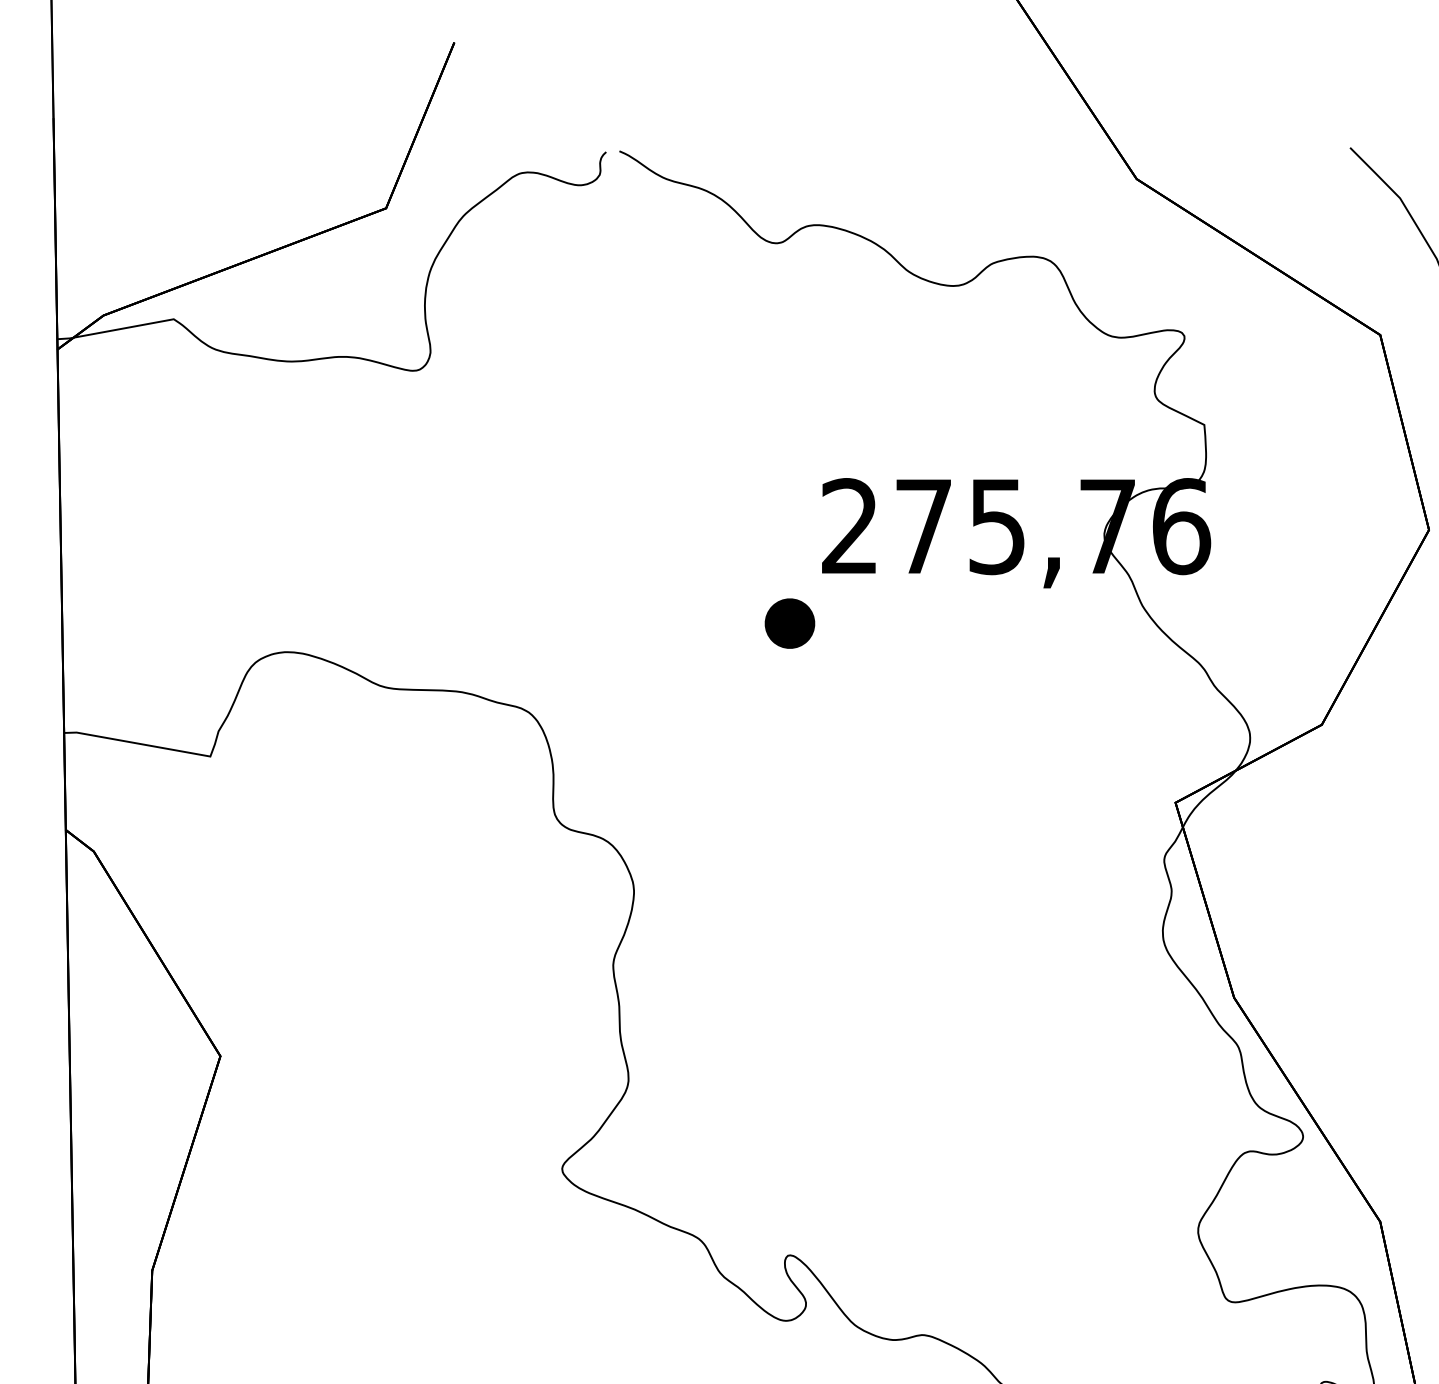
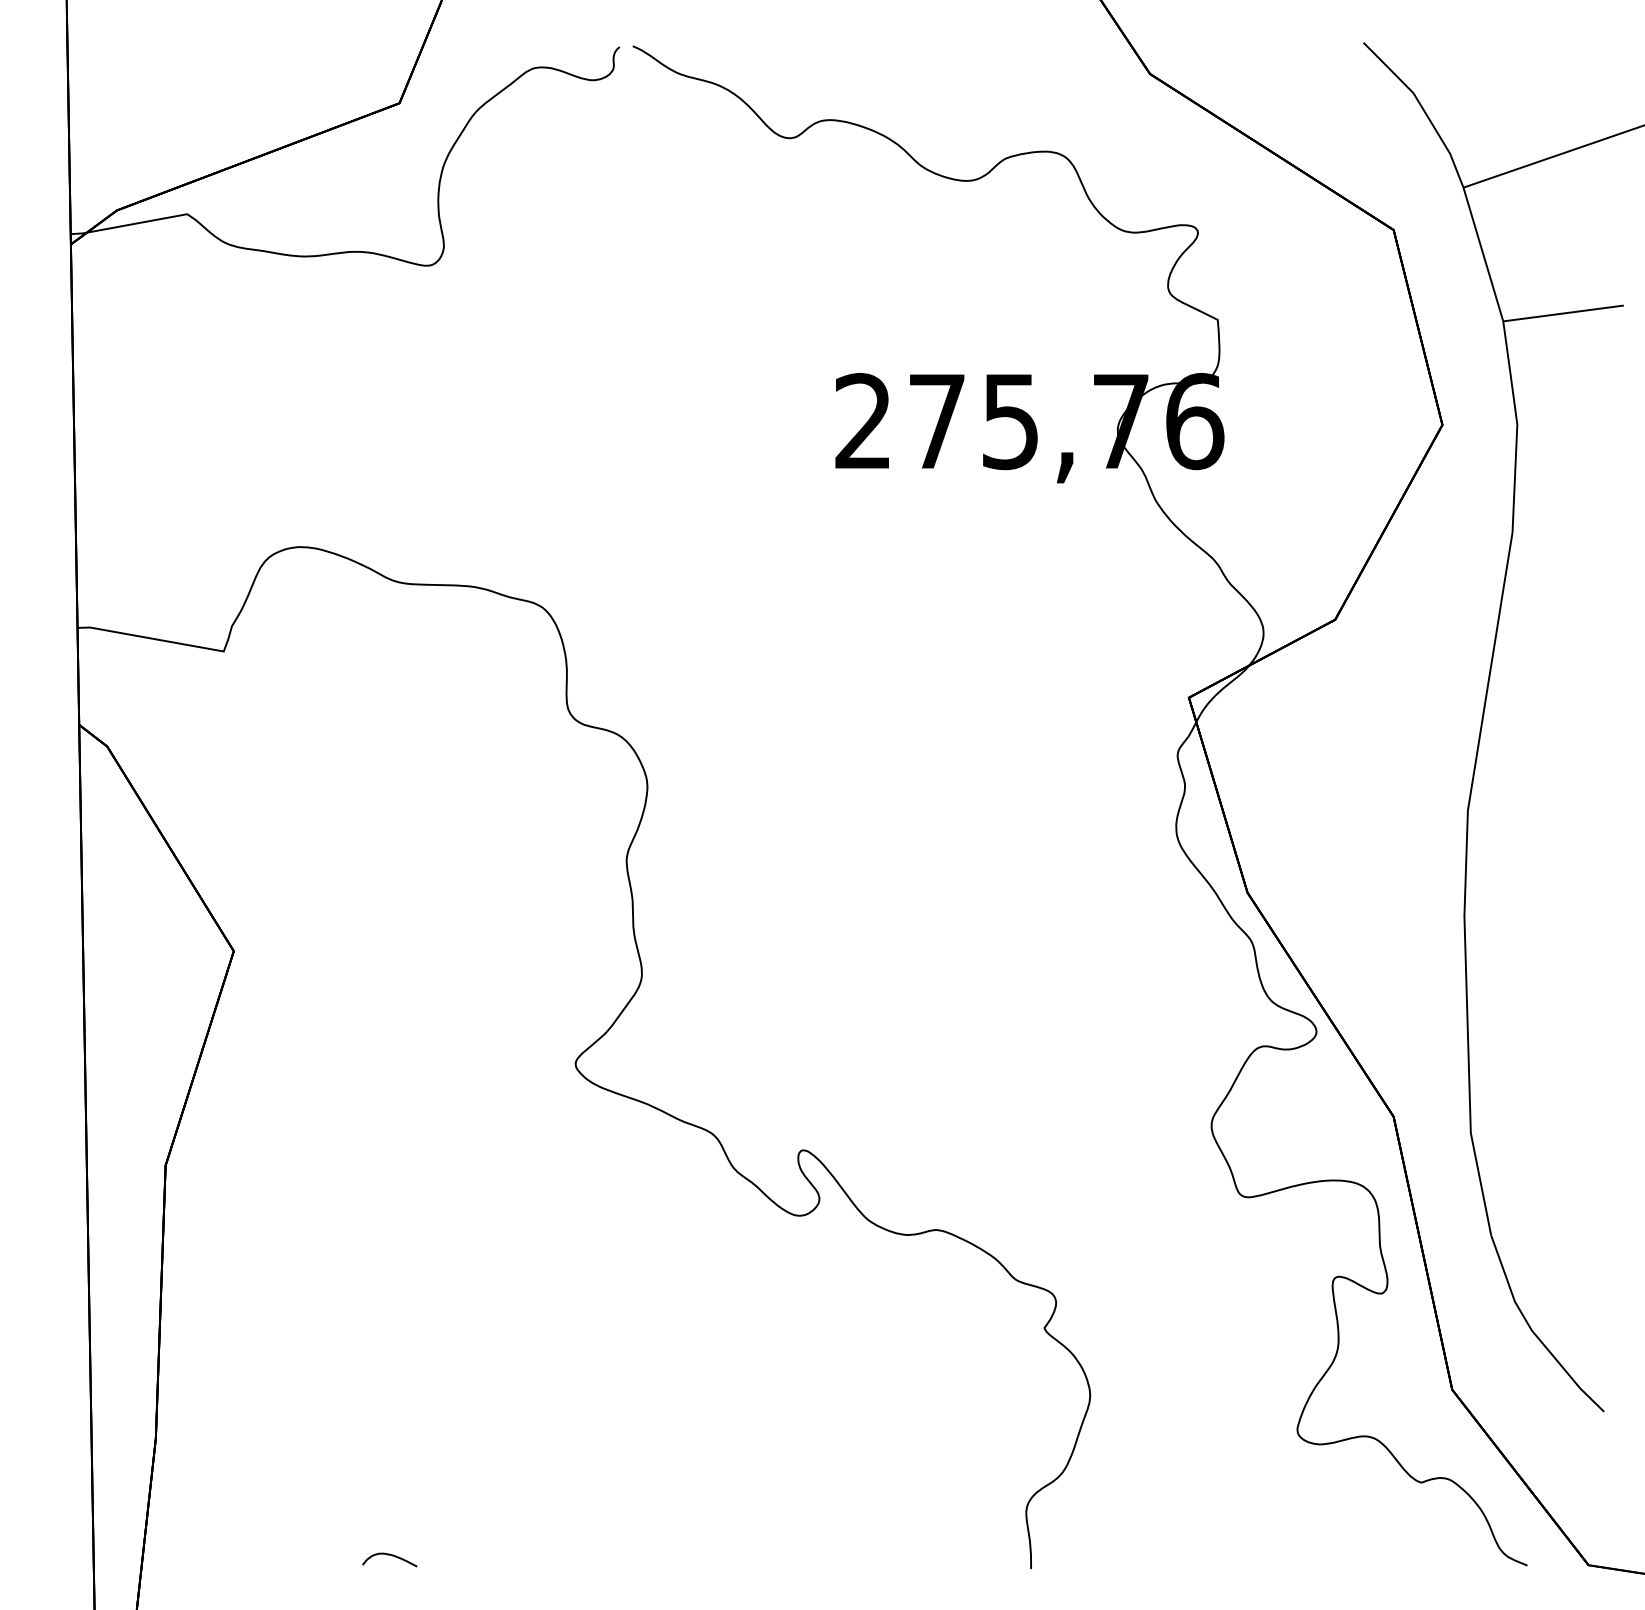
part: (790, 623) -> (803, 518), removed

